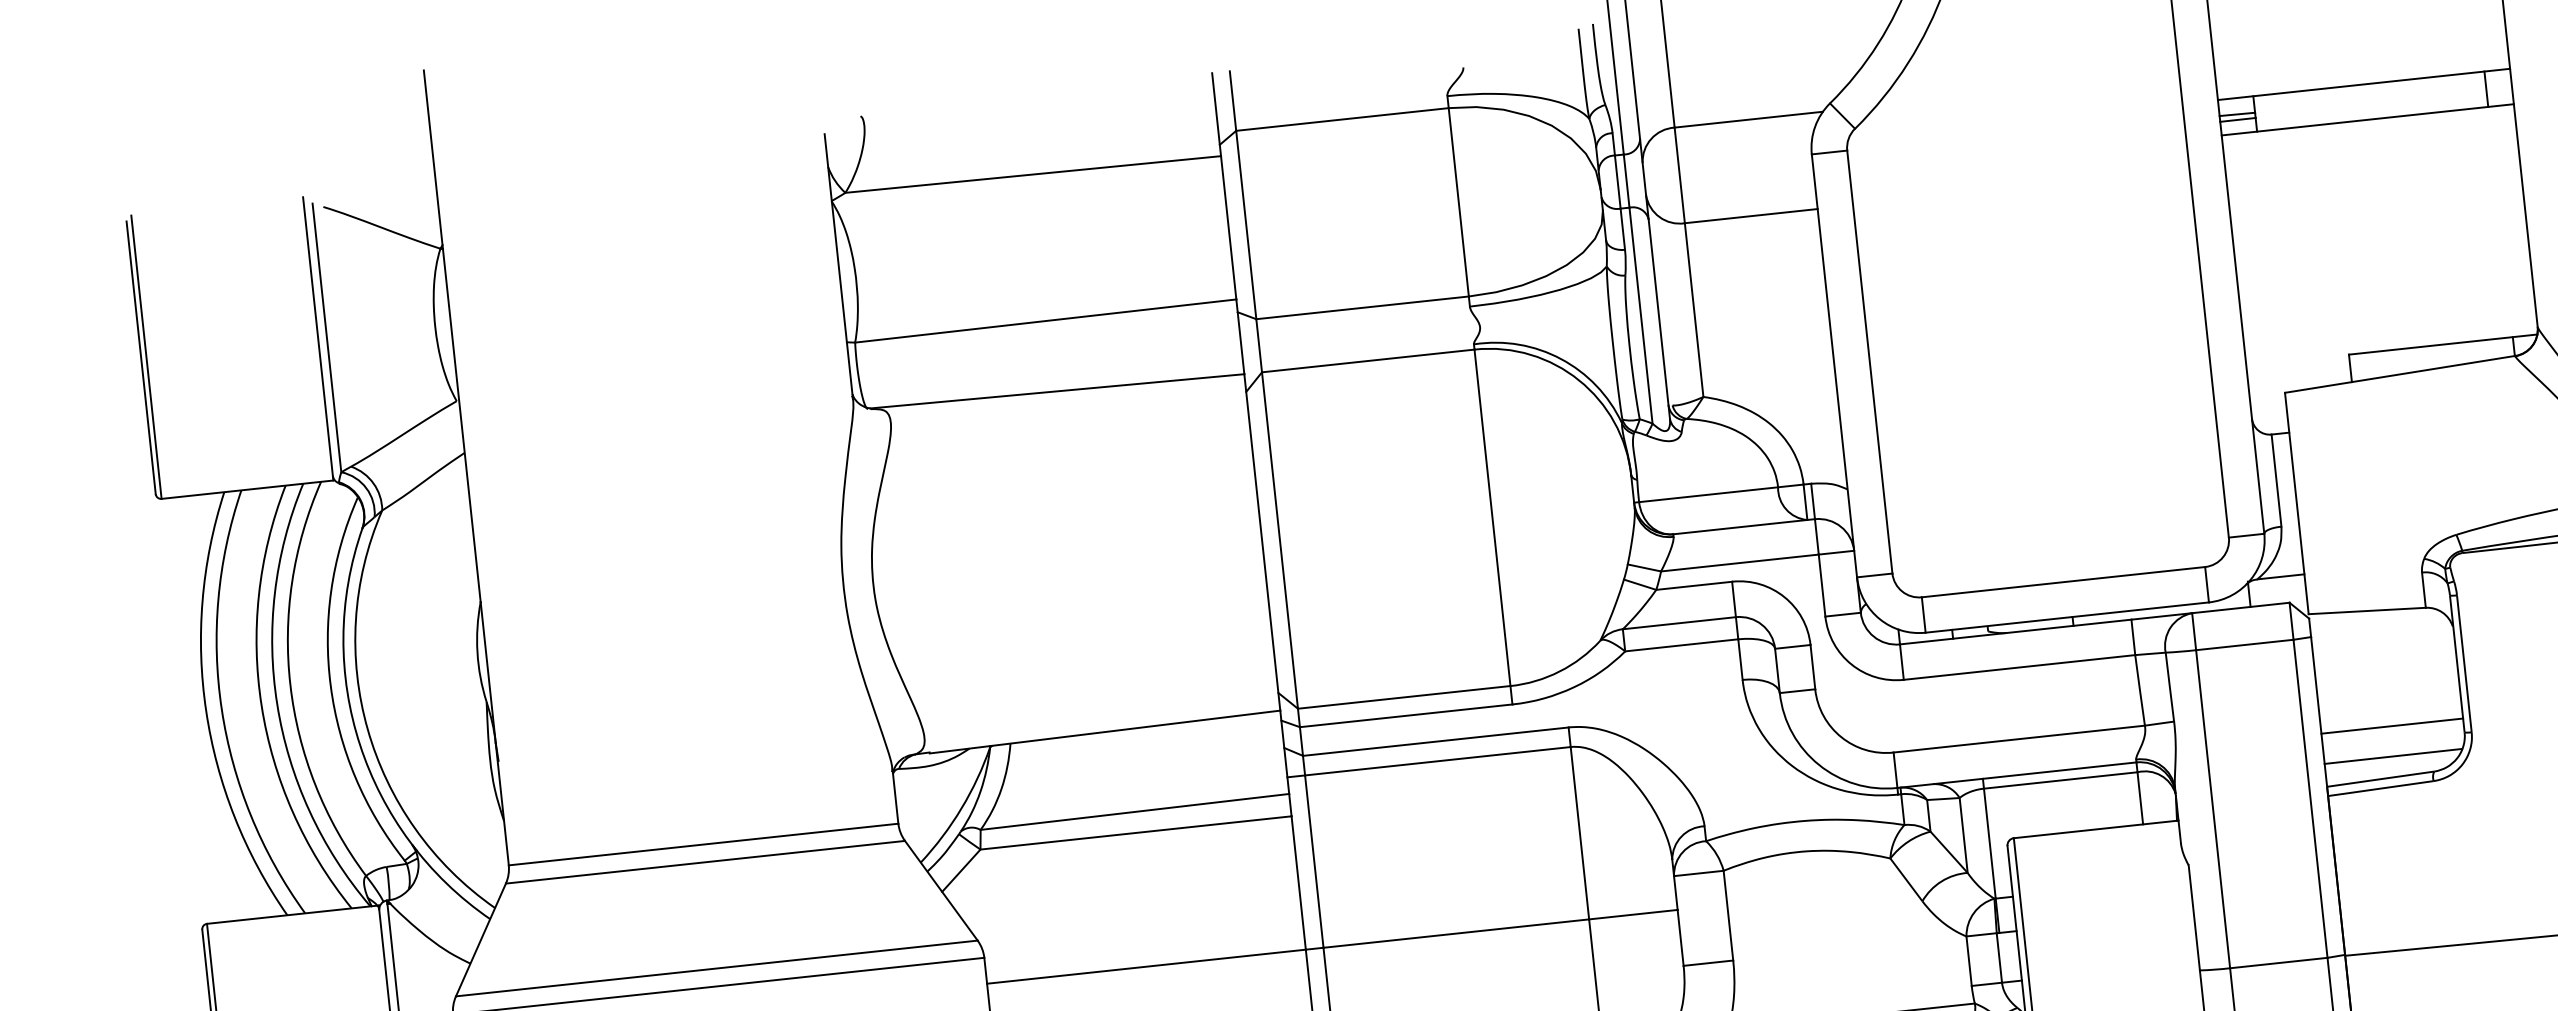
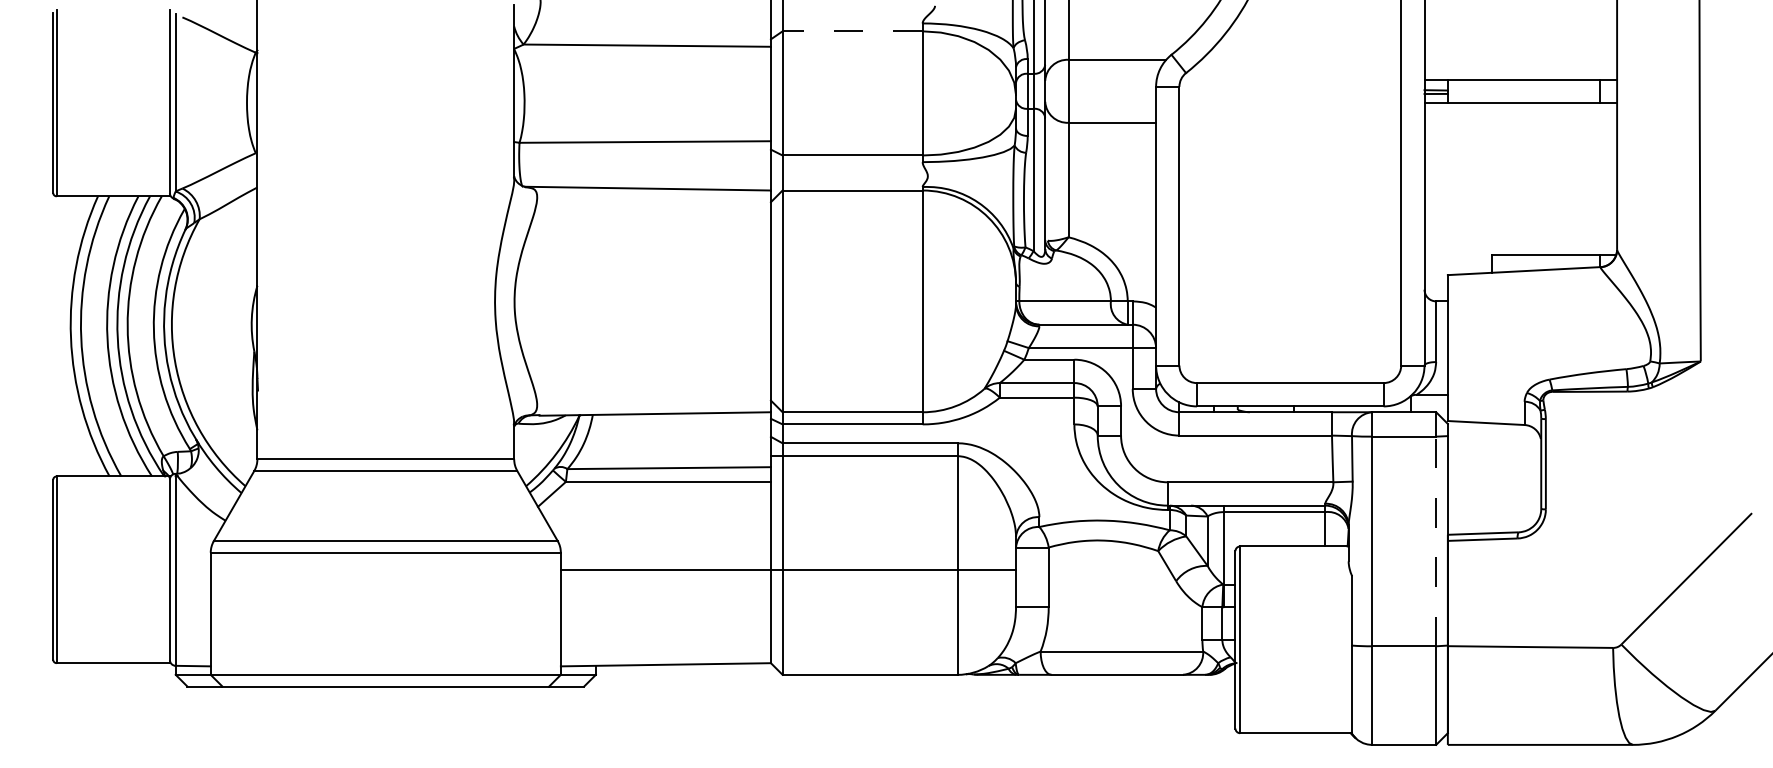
line: (1342, 119) -> (852, 31), solid -> dashed
line: (2392, 725) -> (1494, 499), removed
line: (2392, 756) -> (1492, 519), removed
line: (2310, 798) -> (1436, 541), solid -> dashed

